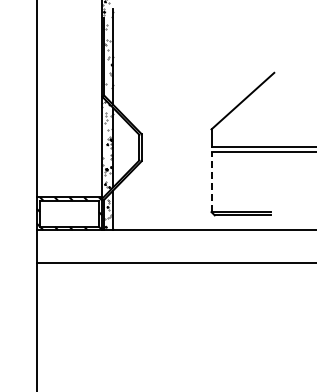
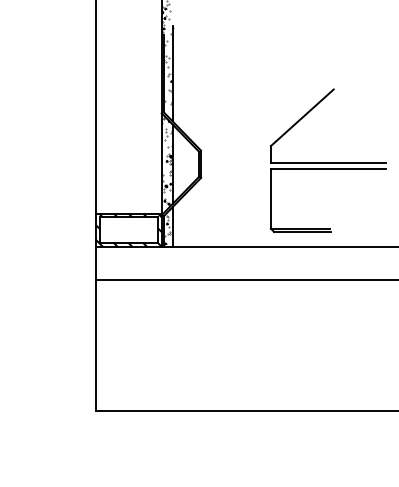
line: (211, 181) -> (270, 198), dashed -> solid

